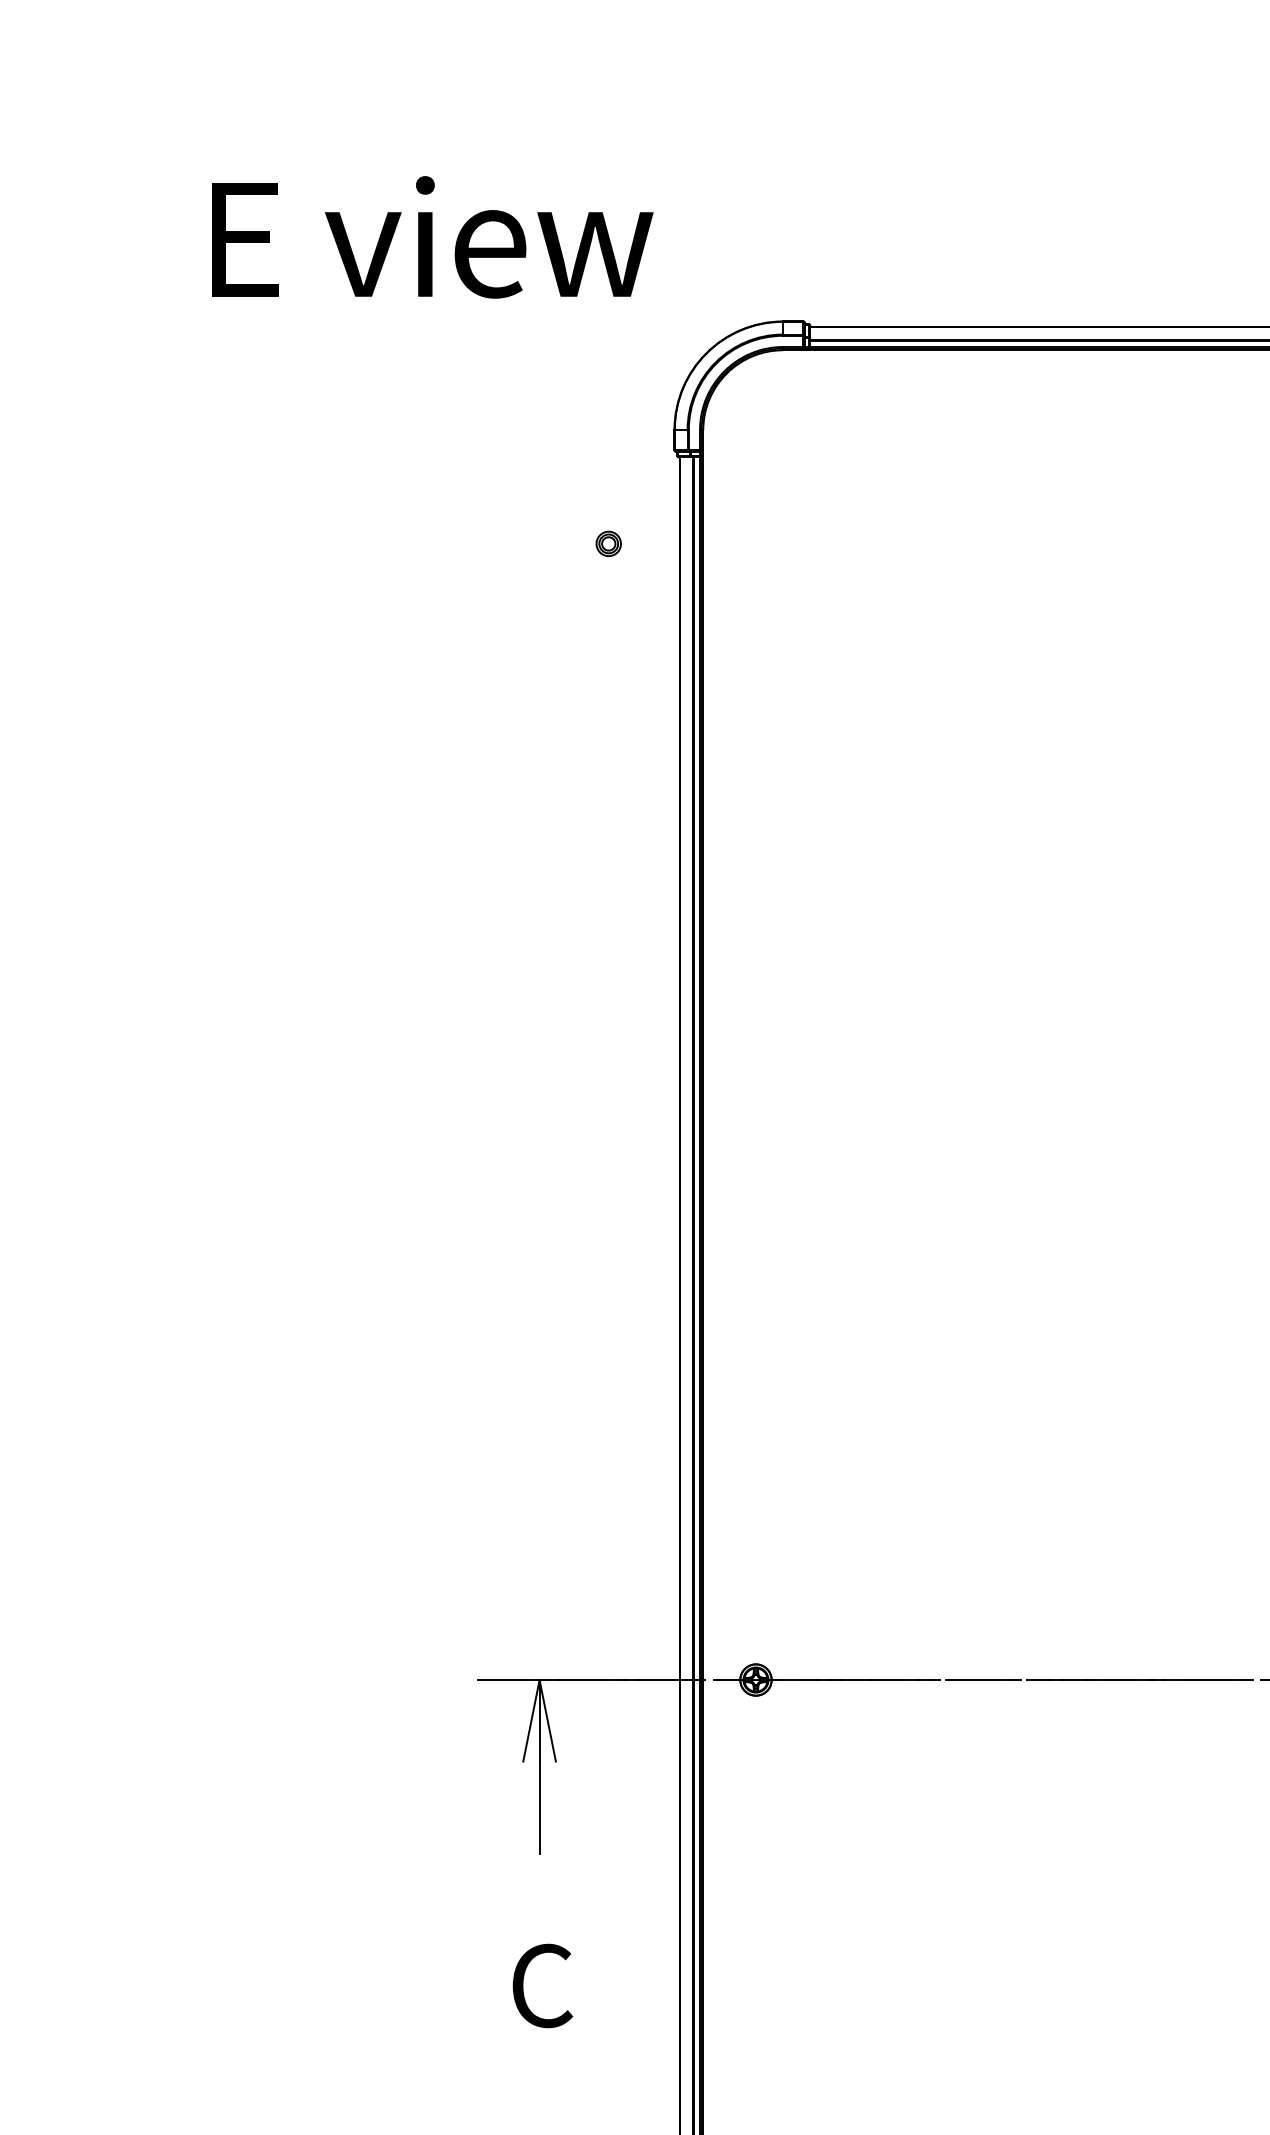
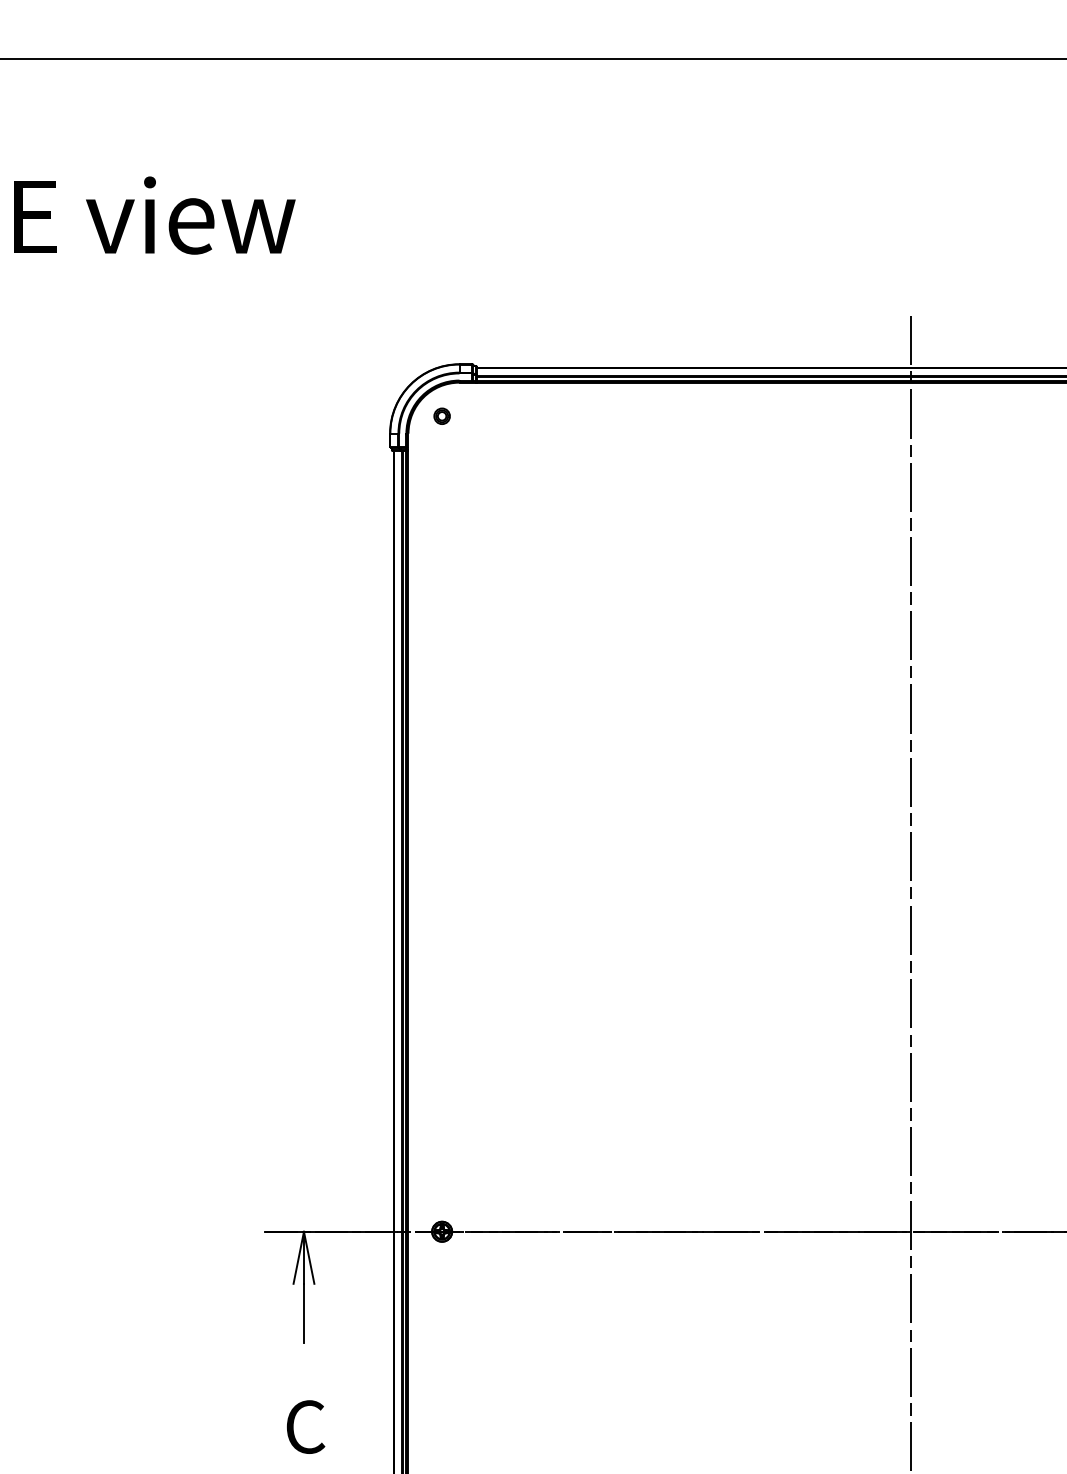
text: (432, 237) -> (154, 215), moved
part: (607, 542) -> (441, 415), moved

